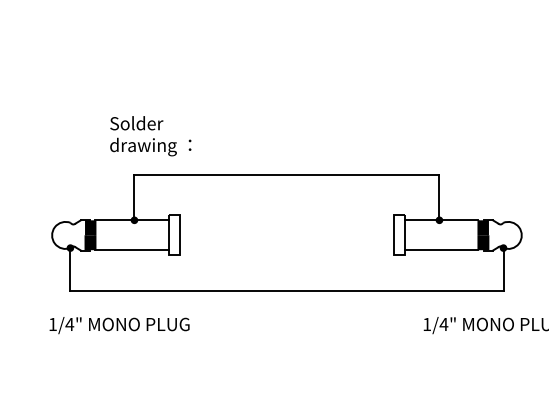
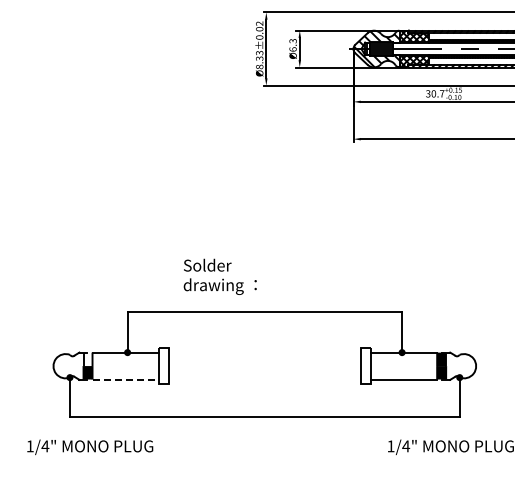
text: (149, 135) -> (219, 276), moved
fill: (89, 227) -> (87, 359), removed
line: (133, 250) -> (126, 379), solid -> dashed
text: (119, 325) -> (90, 447), moved

